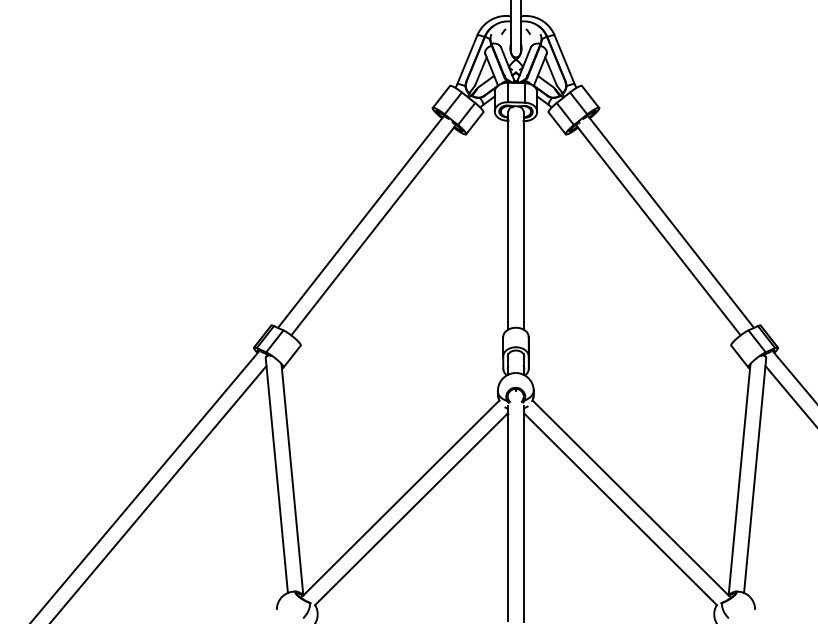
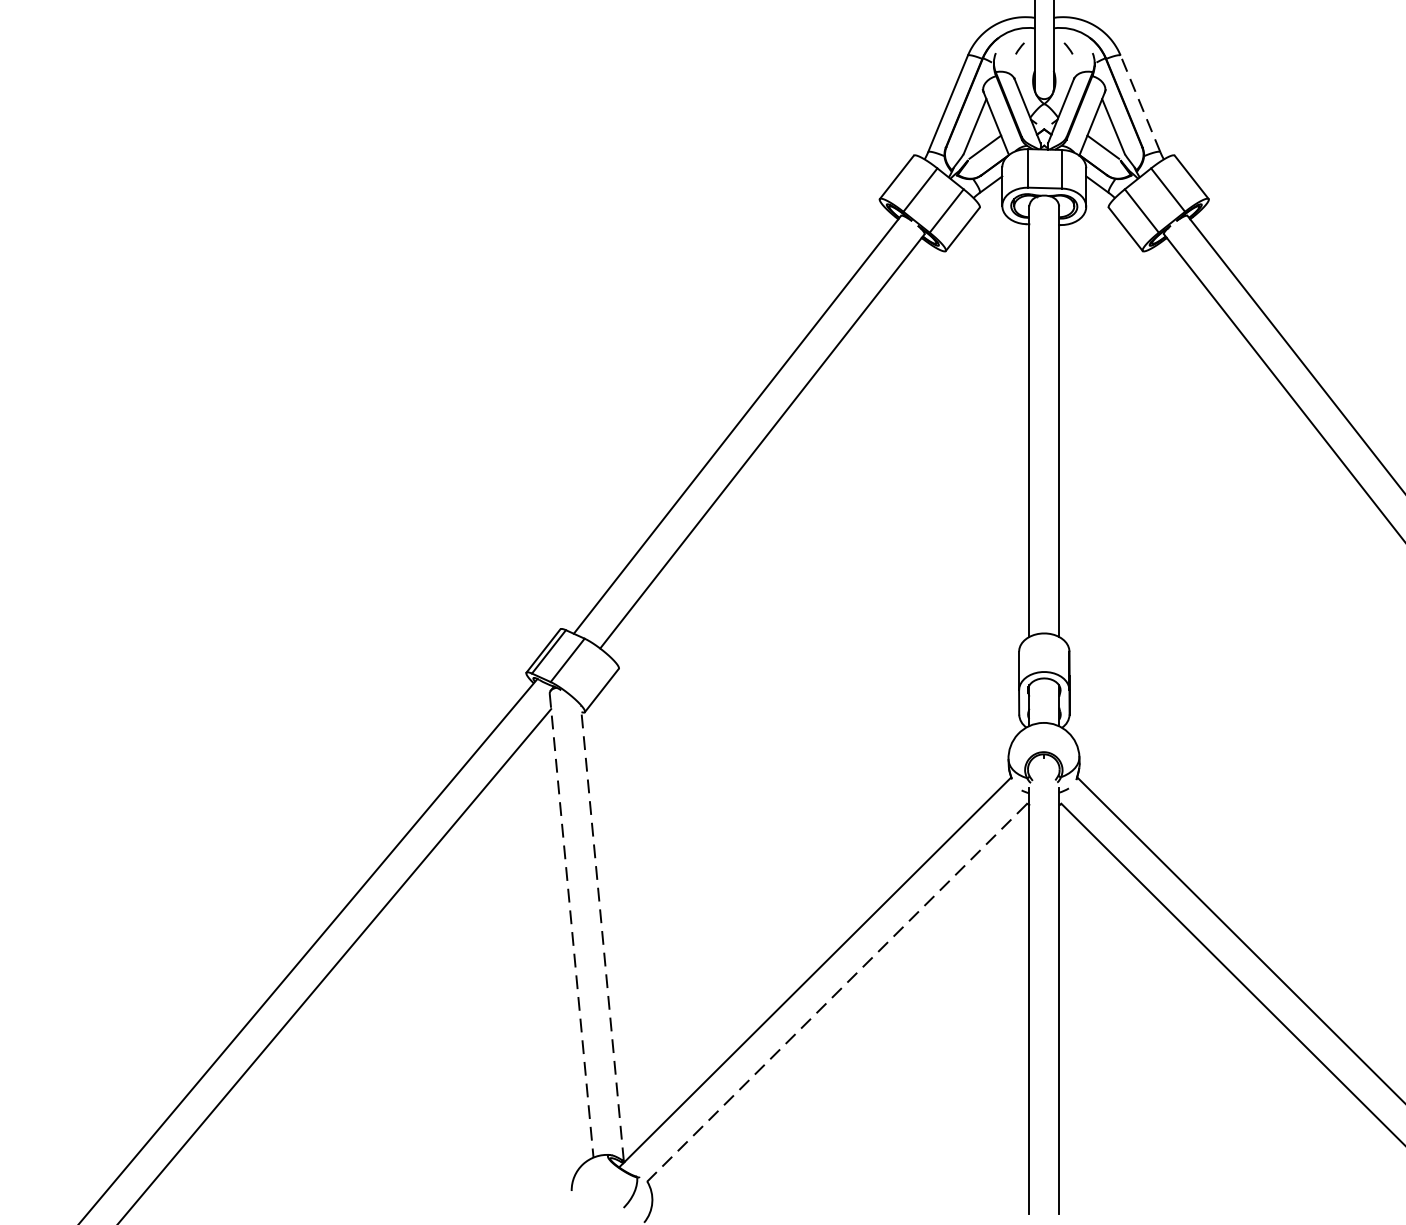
line: (564, 59) -> (1140, 103), solid -> dashed
line: (276, 475) -> (570, 925), solid -> dashed
line: (292, 479) -> (602, 933), solid -> dashed
line: (411, 509) -> (837, 992), solid -> dashed

